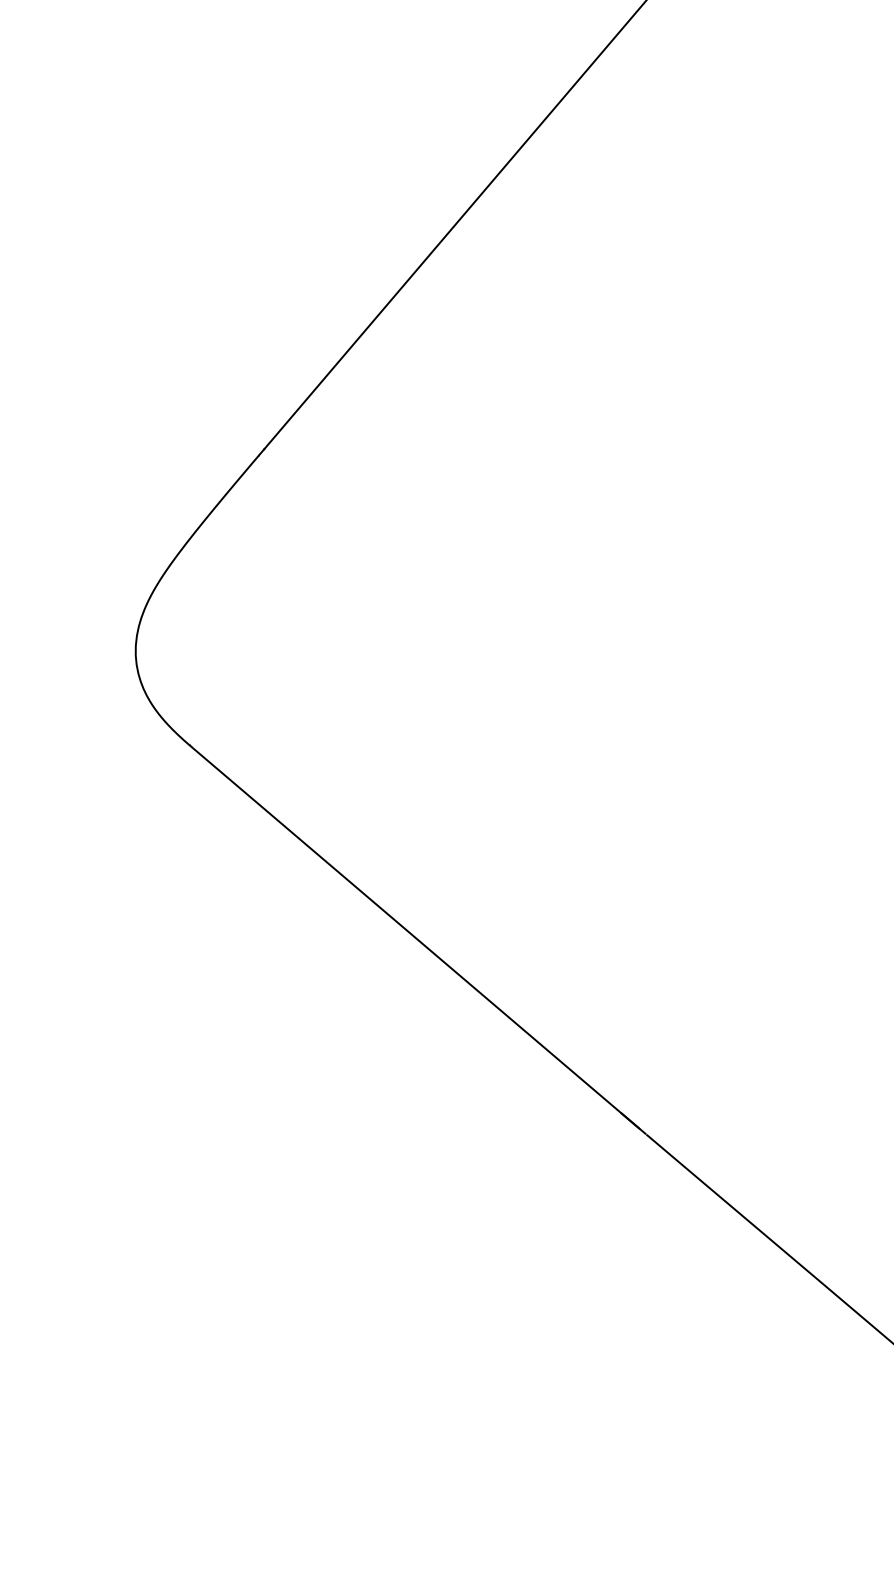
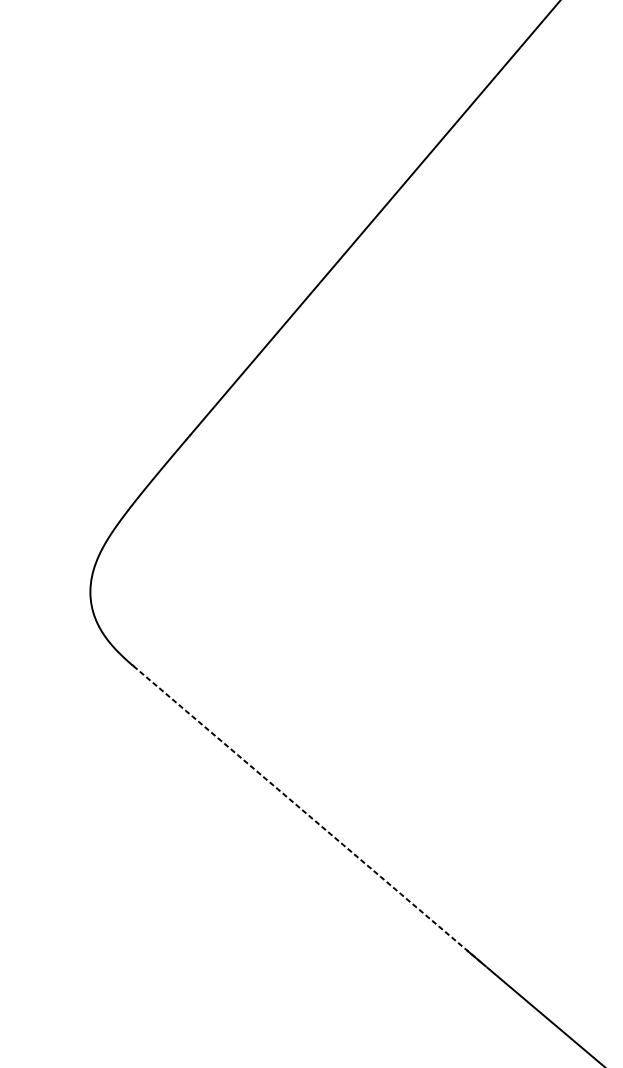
line: (415, 937) -> (307, 814), solid -> dashed

